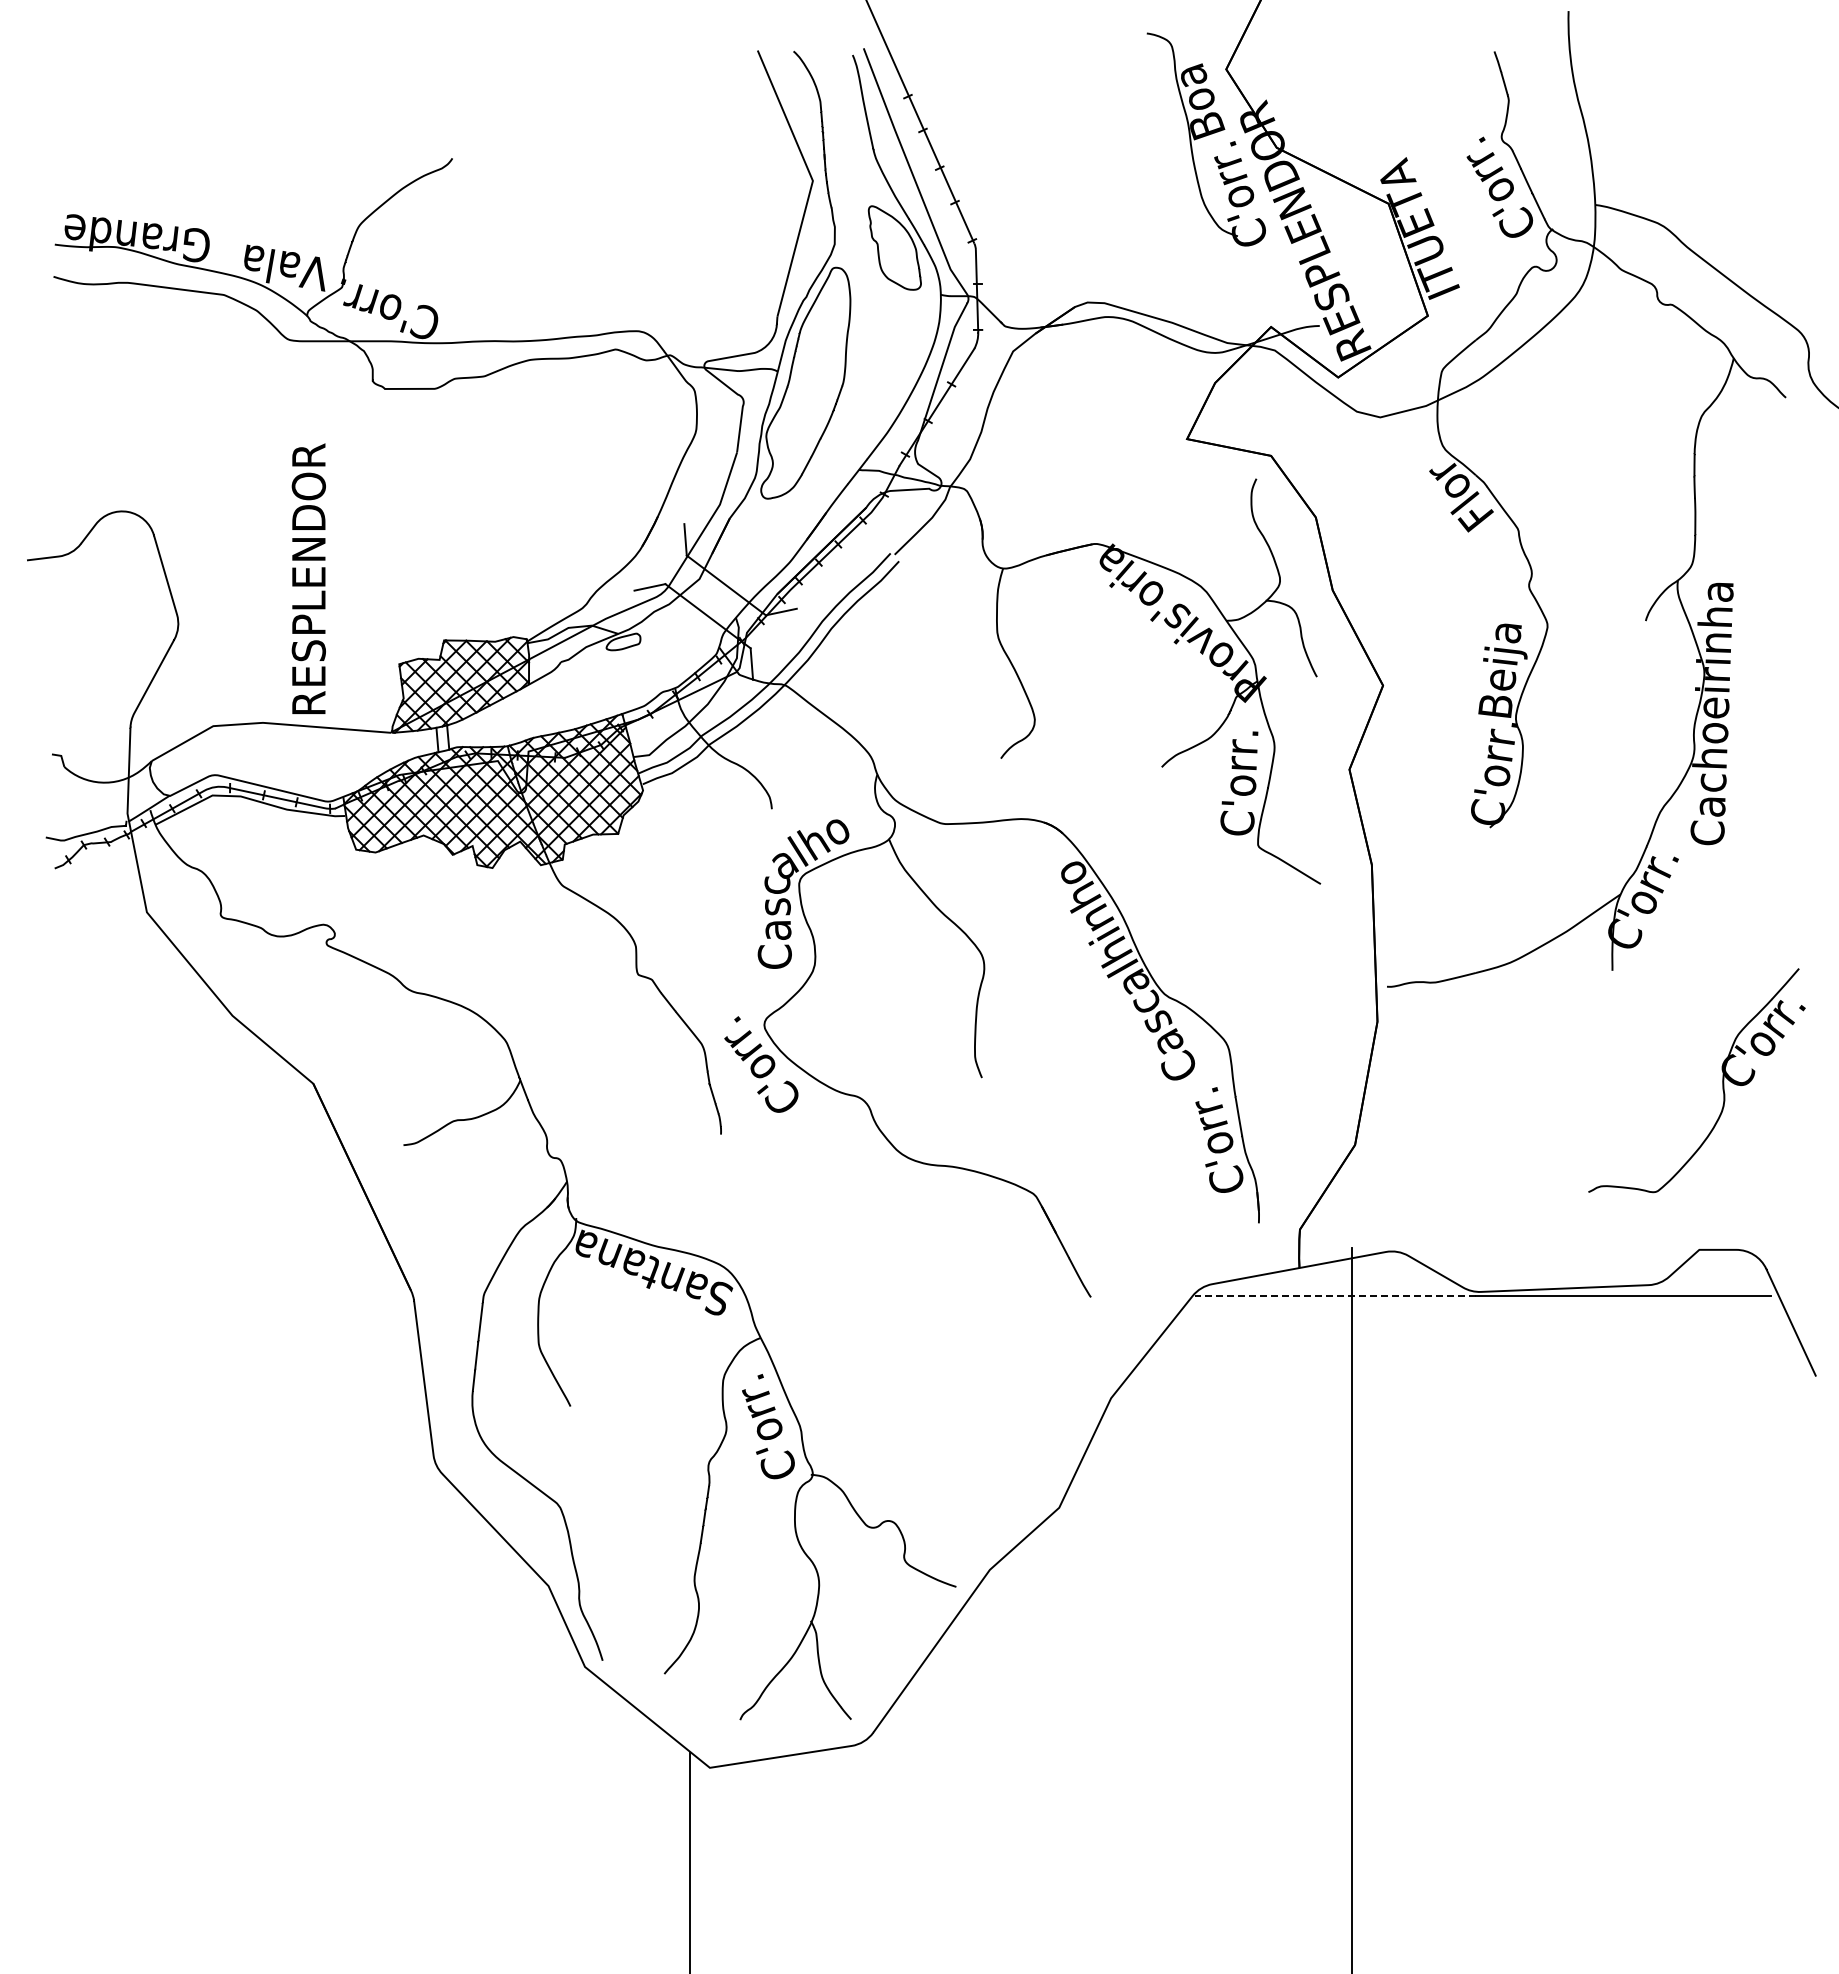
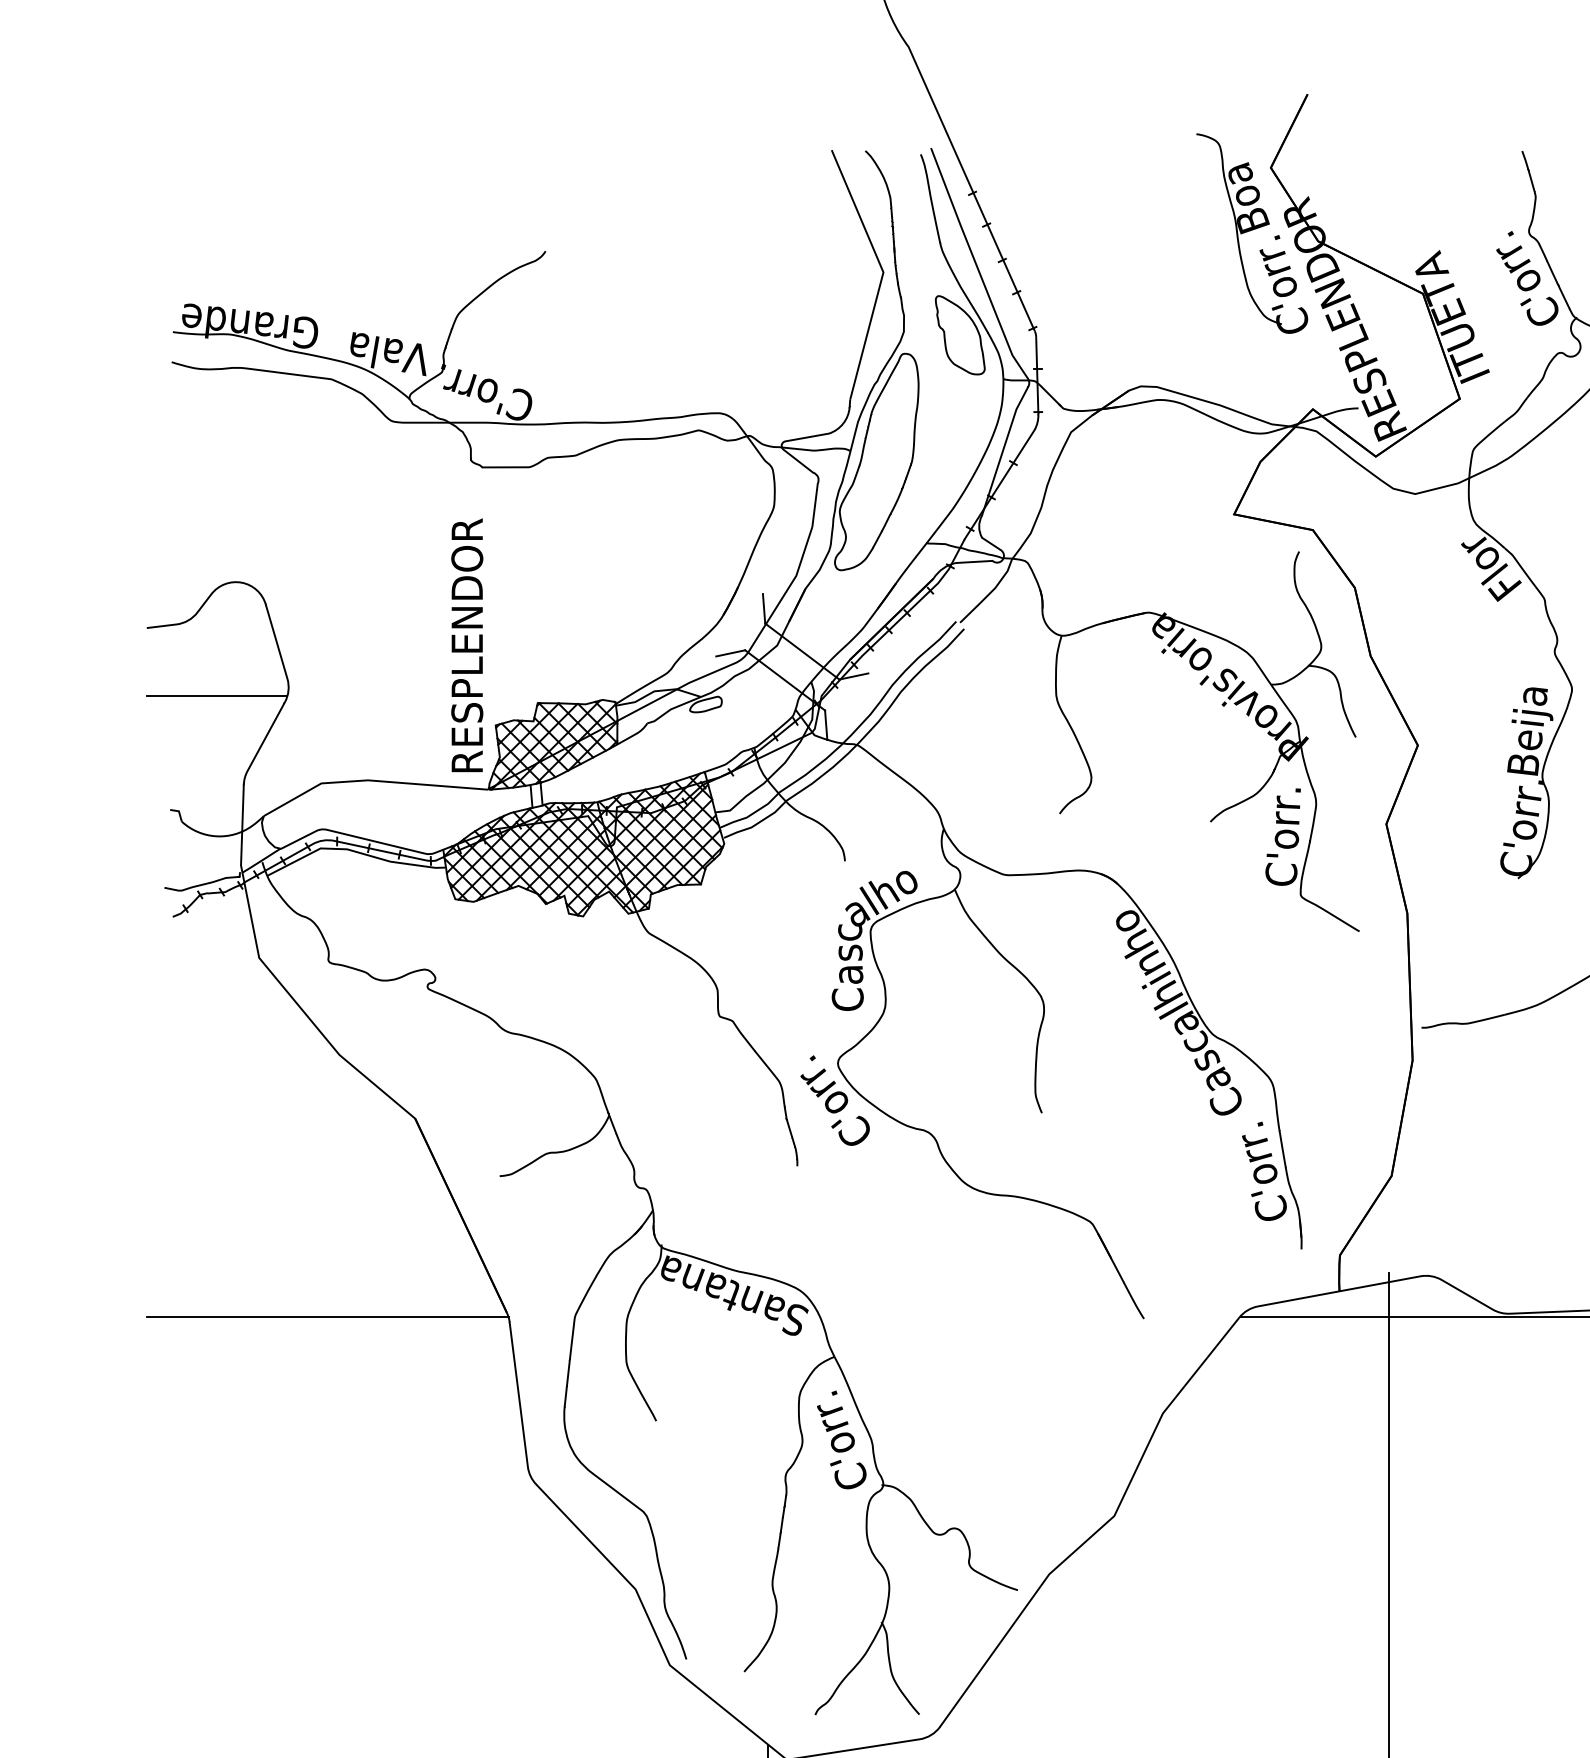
text: (308, 578) -> (466, 645), moved
line: (102, 632) -> (217, 695), added
line: (219, 1295) -> (327, 1317), added
line: (1335, 1295) -> (1373, 1317), dashed -> solid

